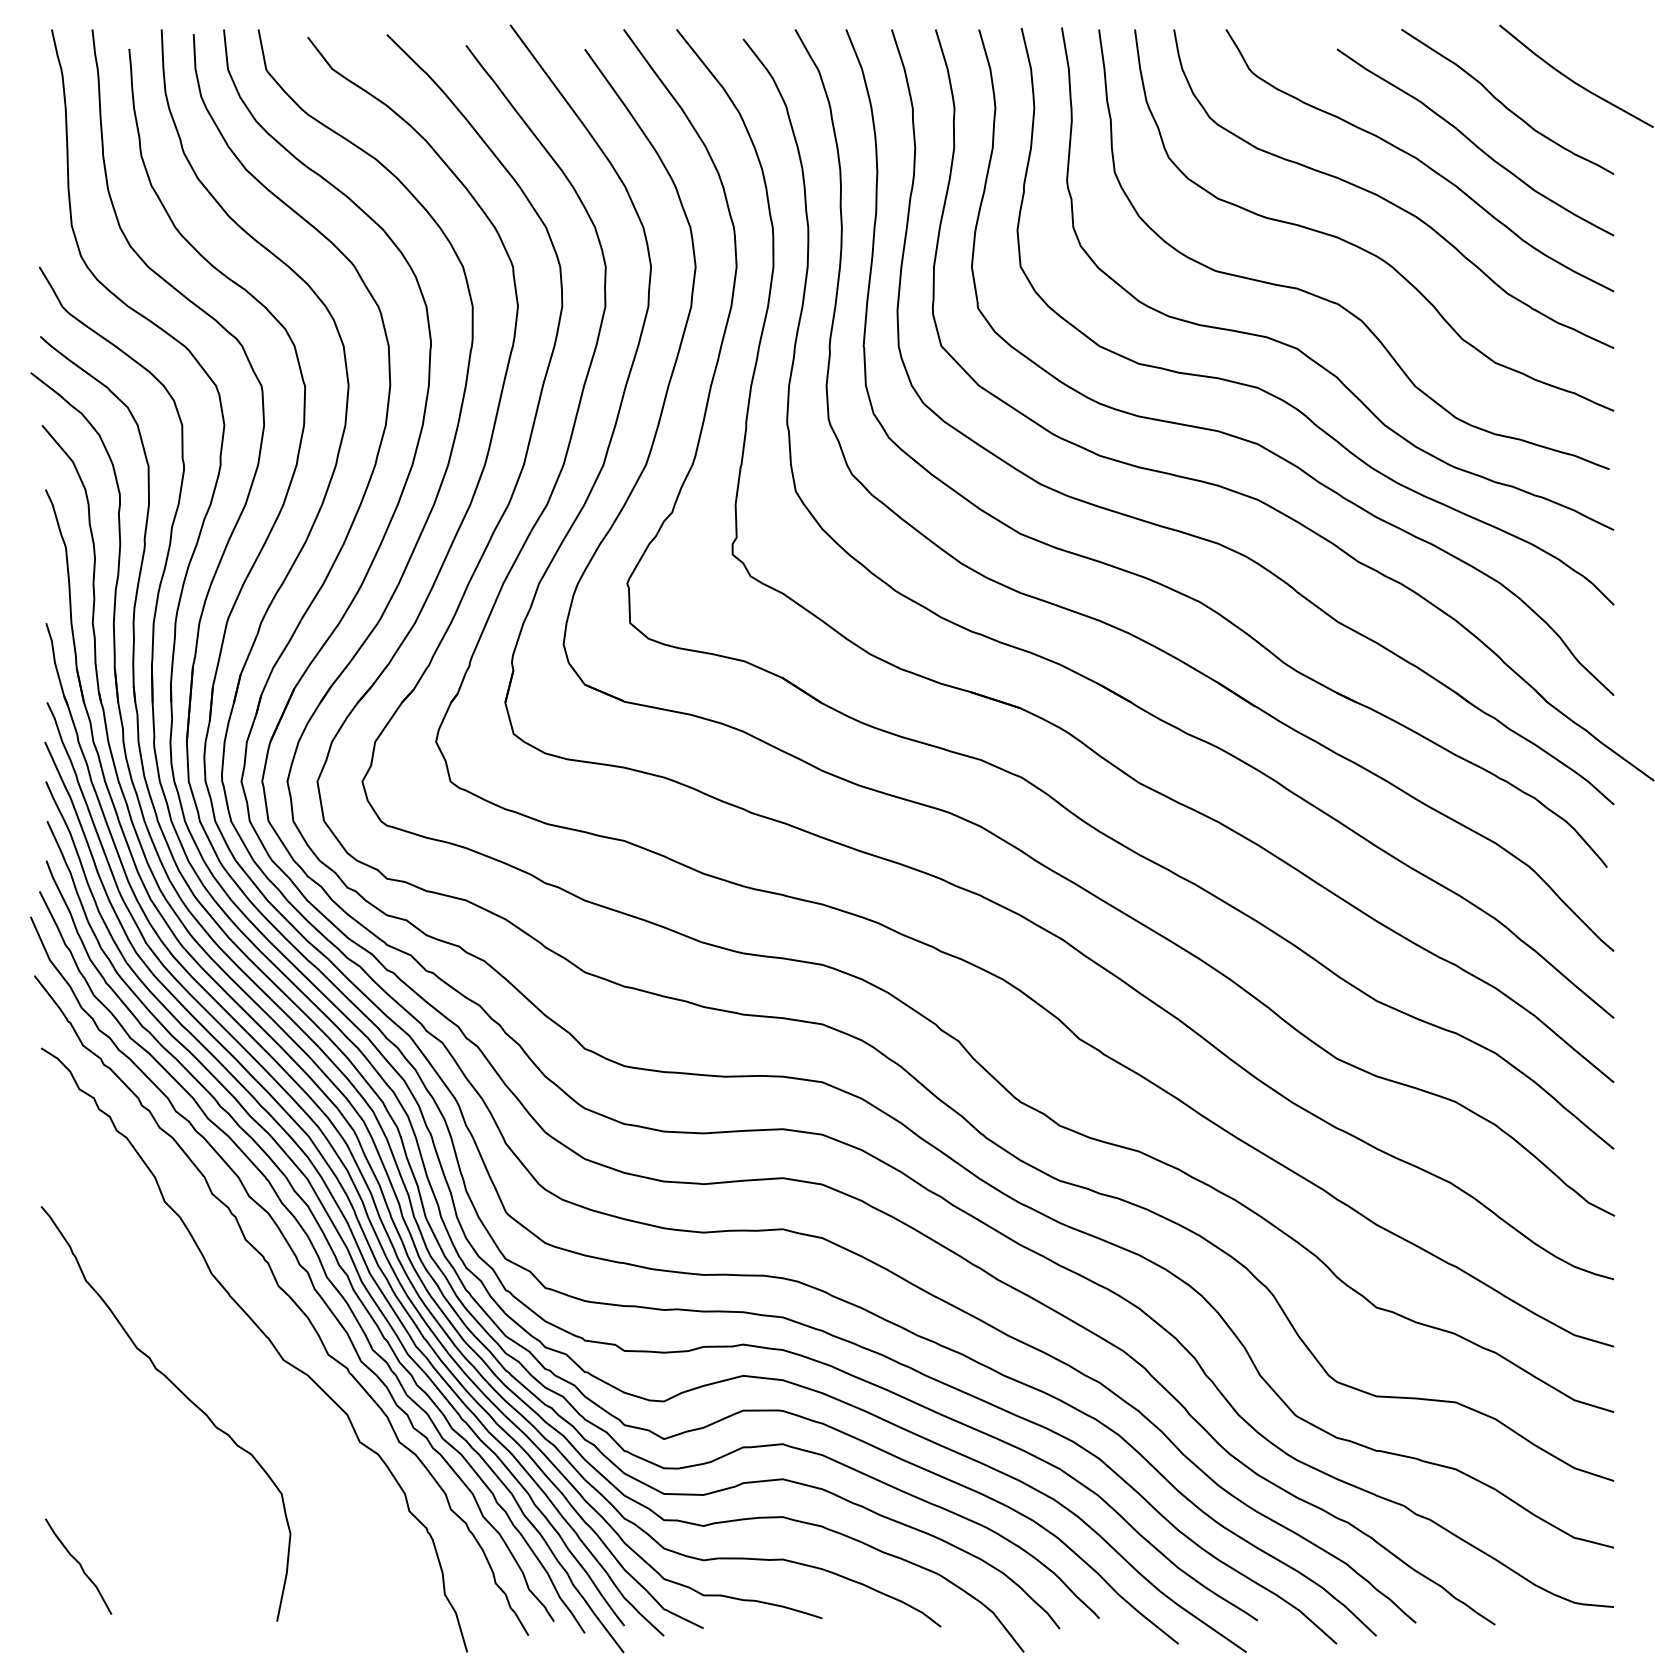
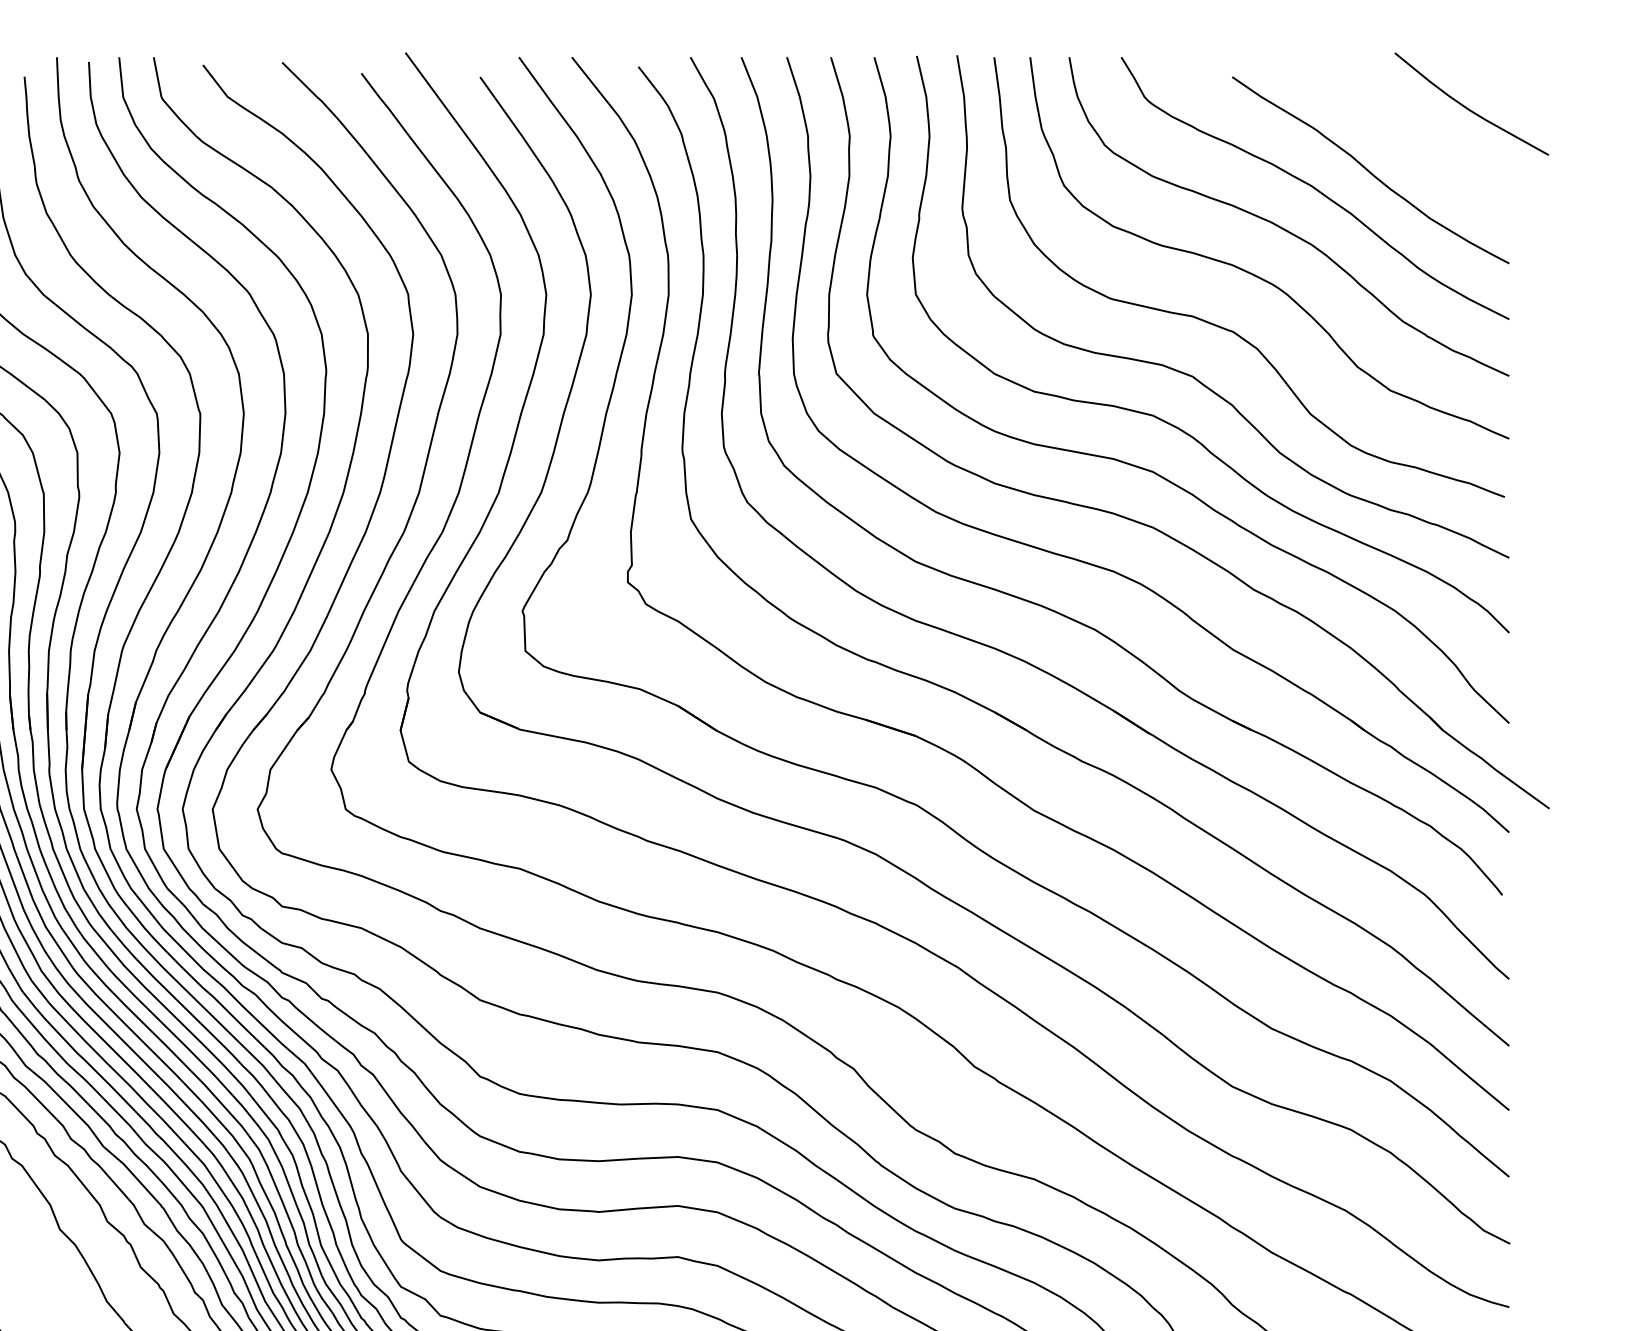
curve: (1504, 104) -> (1399, 132), removed

